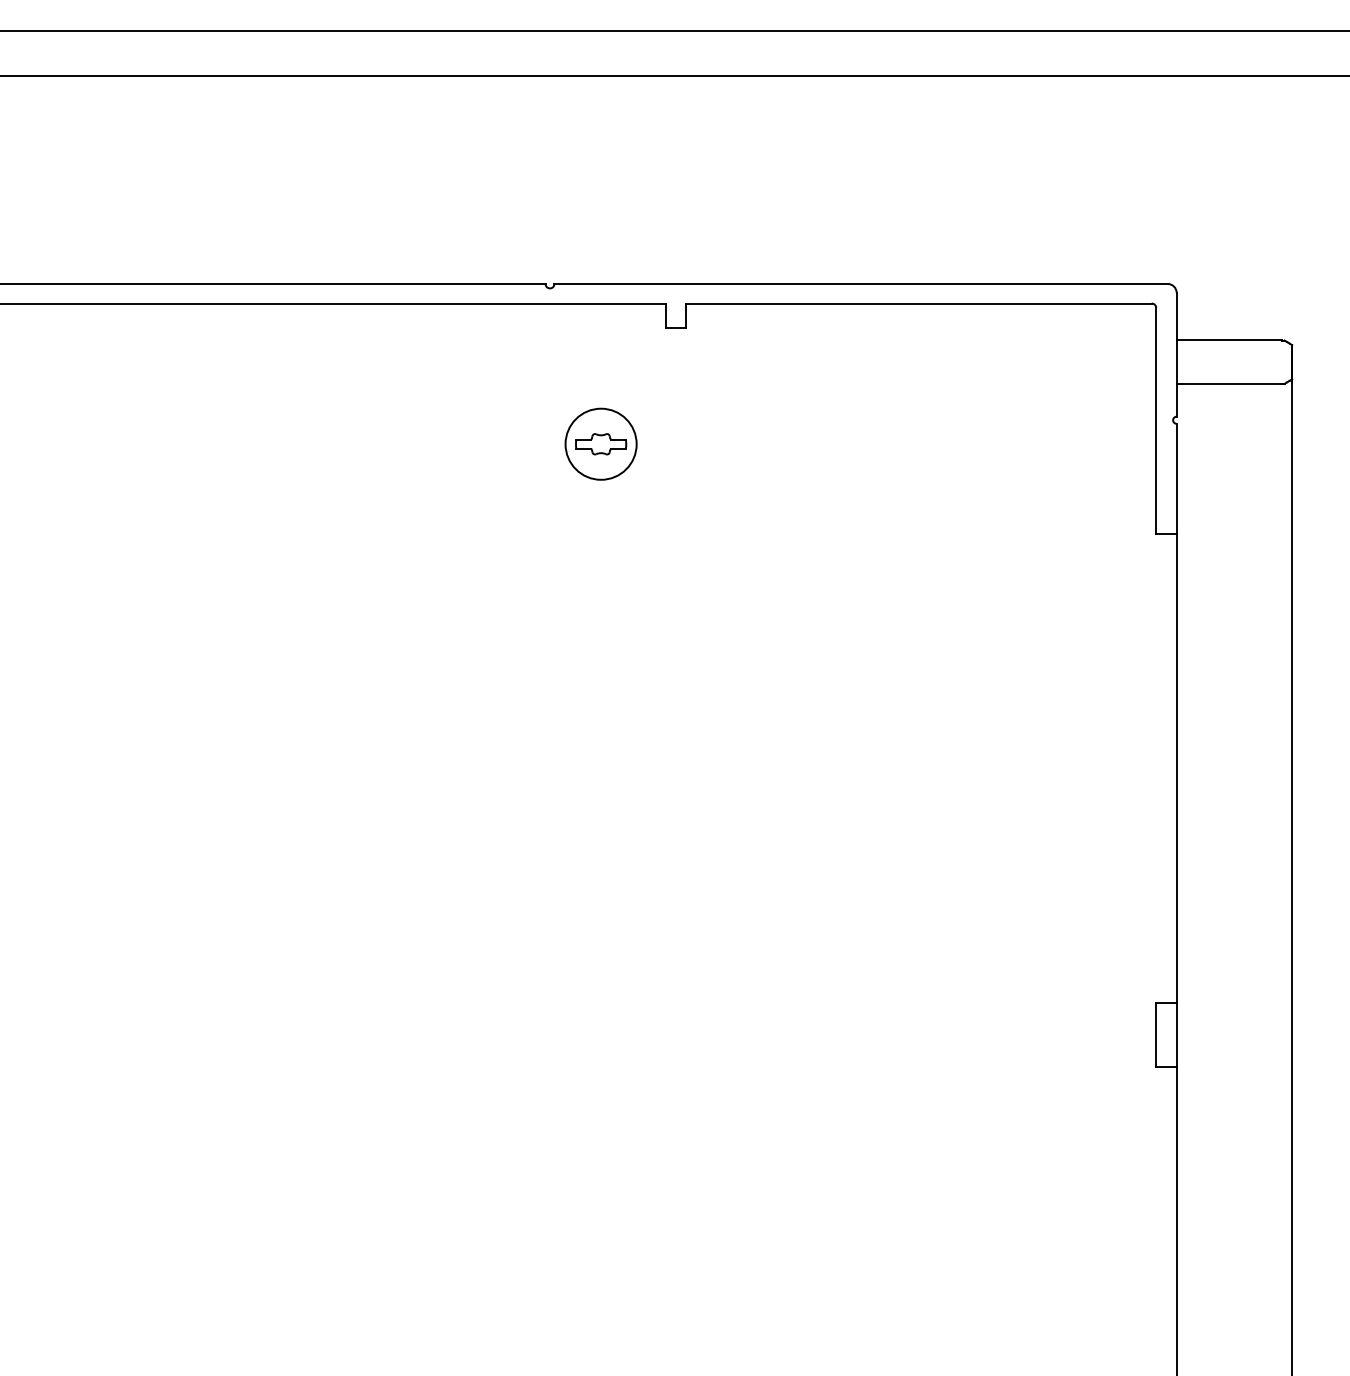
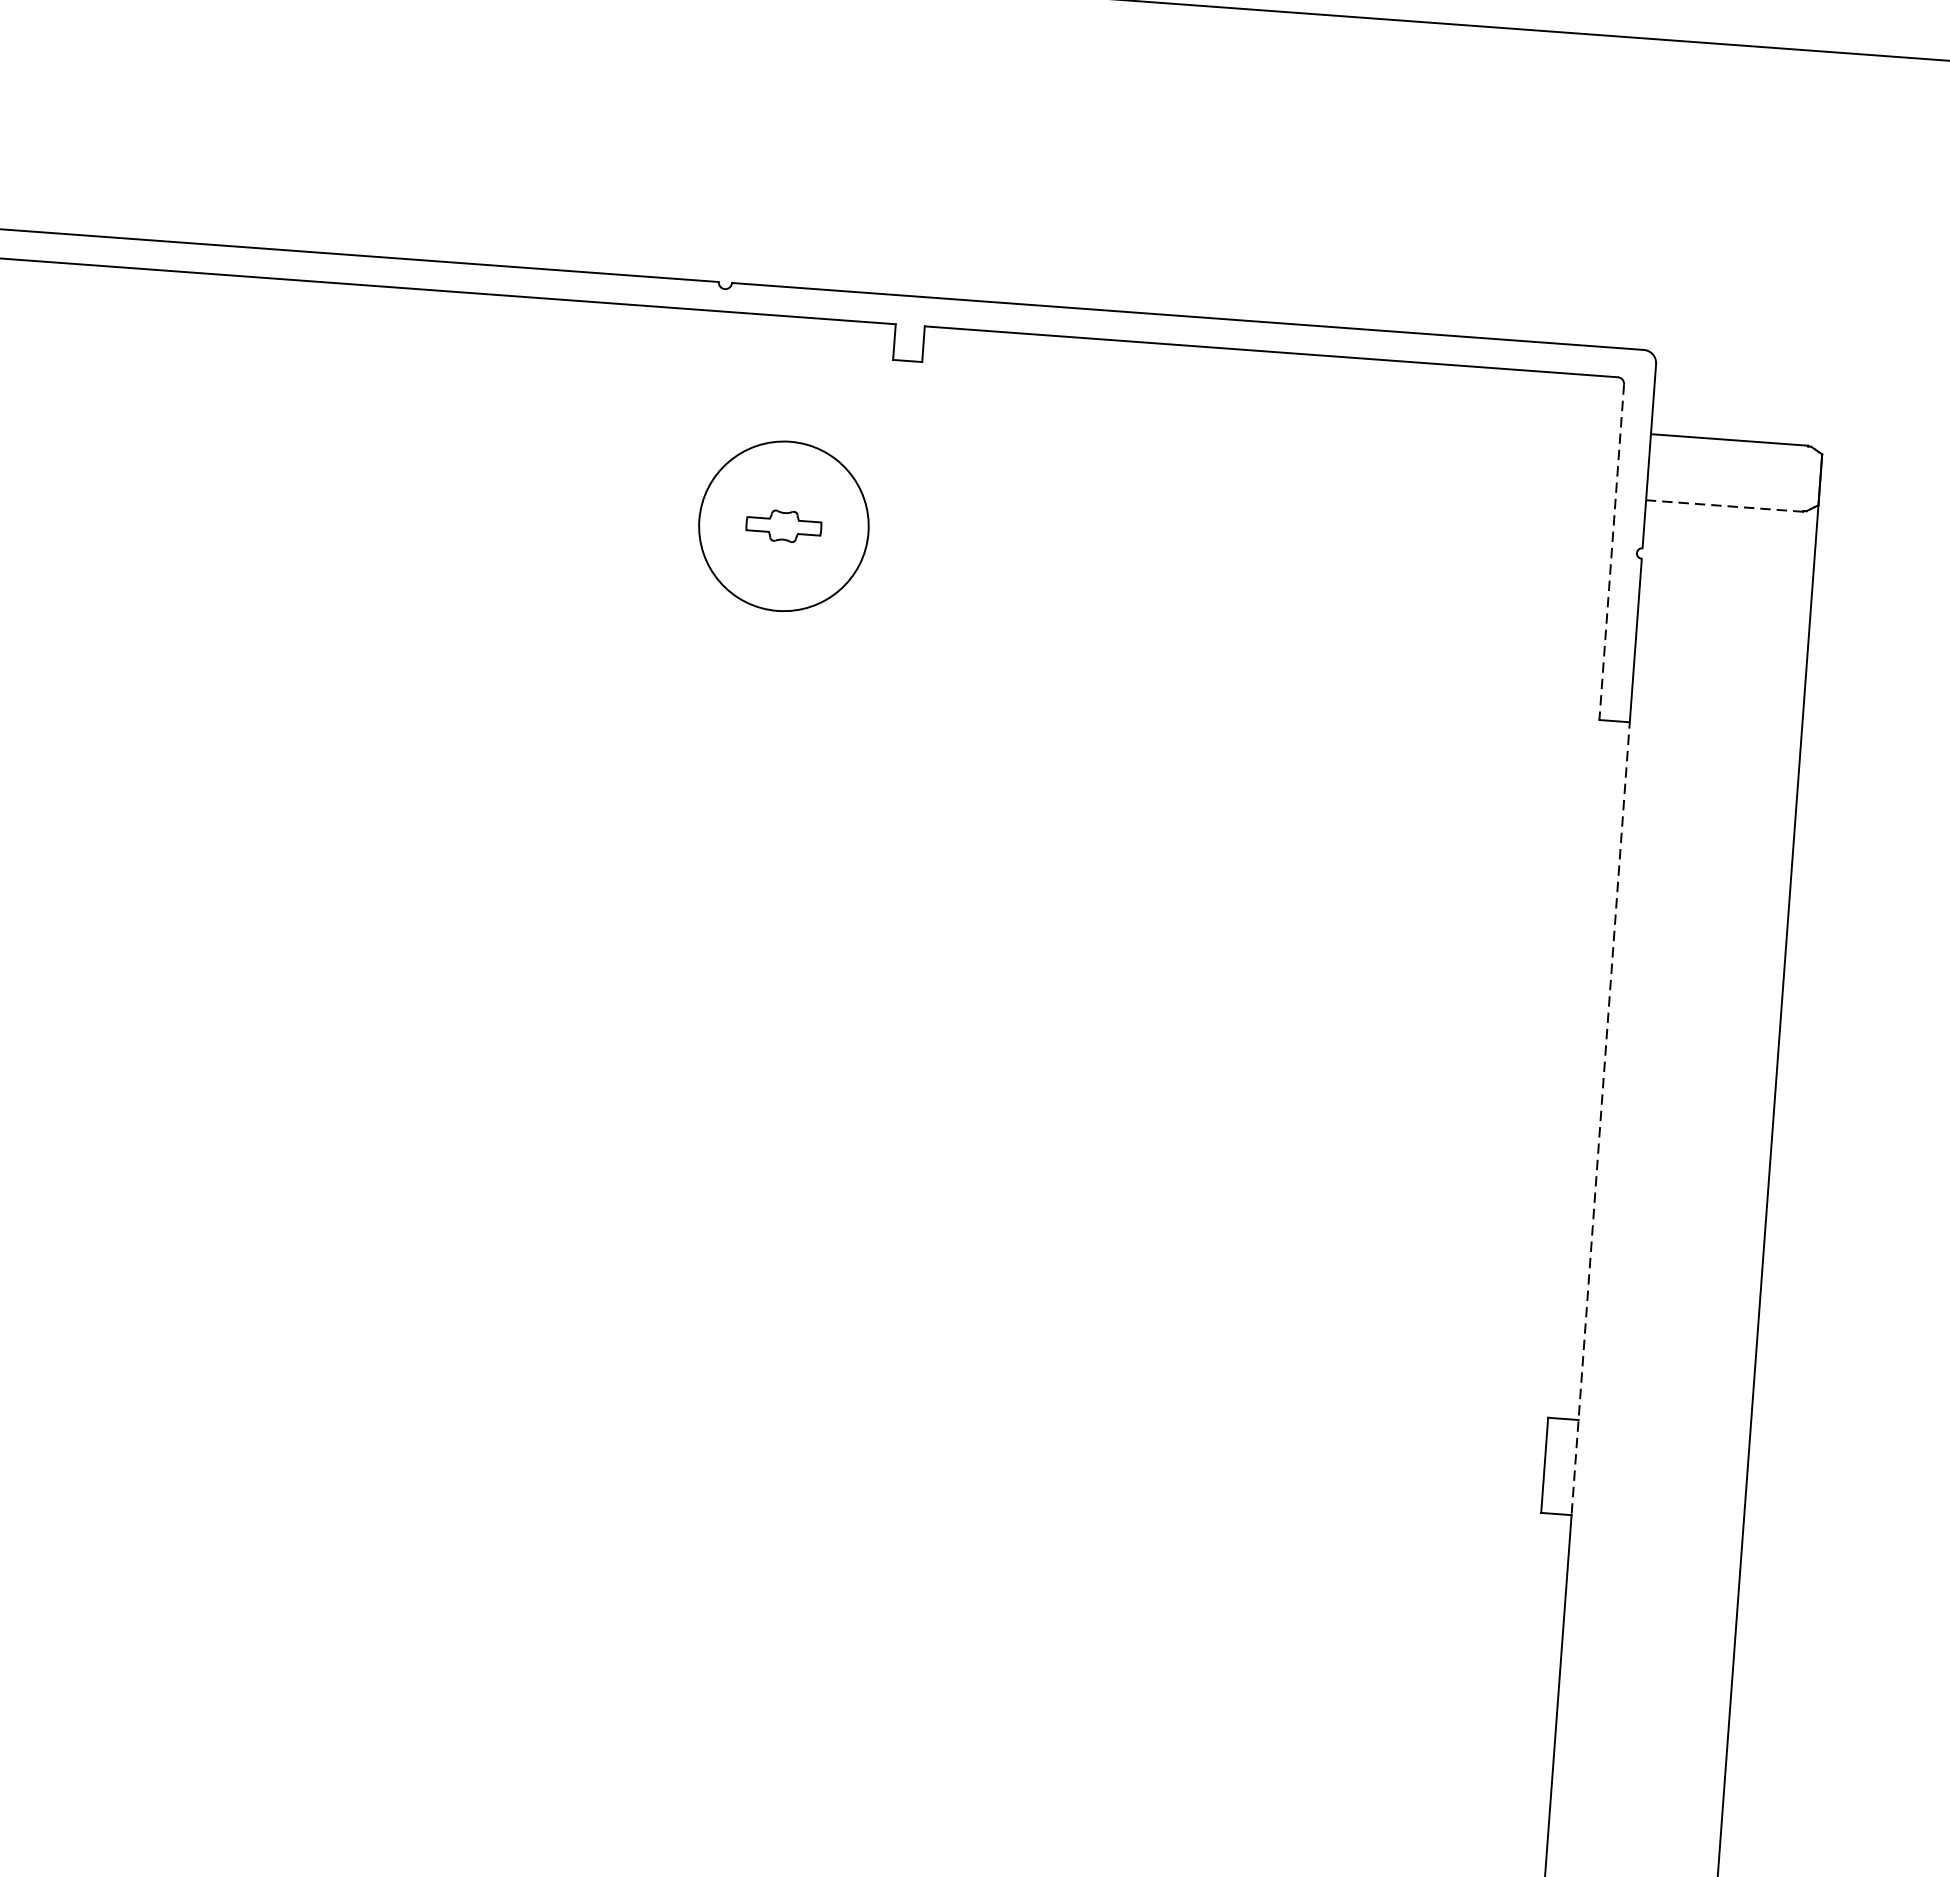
line: (1229, 384) -> (1724, 506), solid -> dashed
line: (1156, 420) -> (1612, 551), solid -> dashed
circle: (600, 443) -> (783, 525), size x1.6
line: (1176, 799) -> (1600, 1117), solid -> dashed

